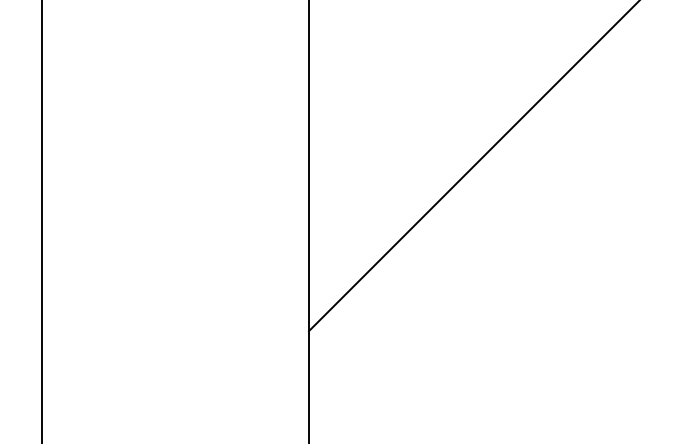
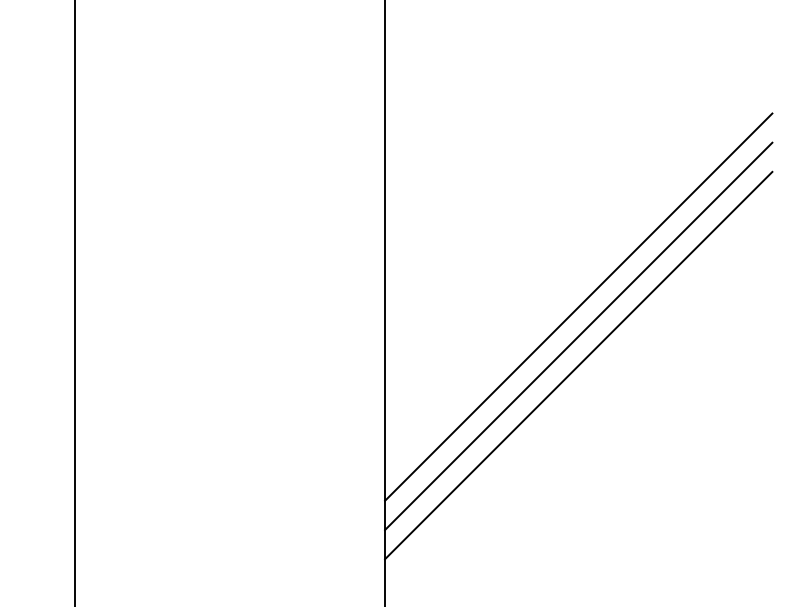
line: (475, 189) -> (578, 336), added
line: (475, 214) -> (578, 365), added

